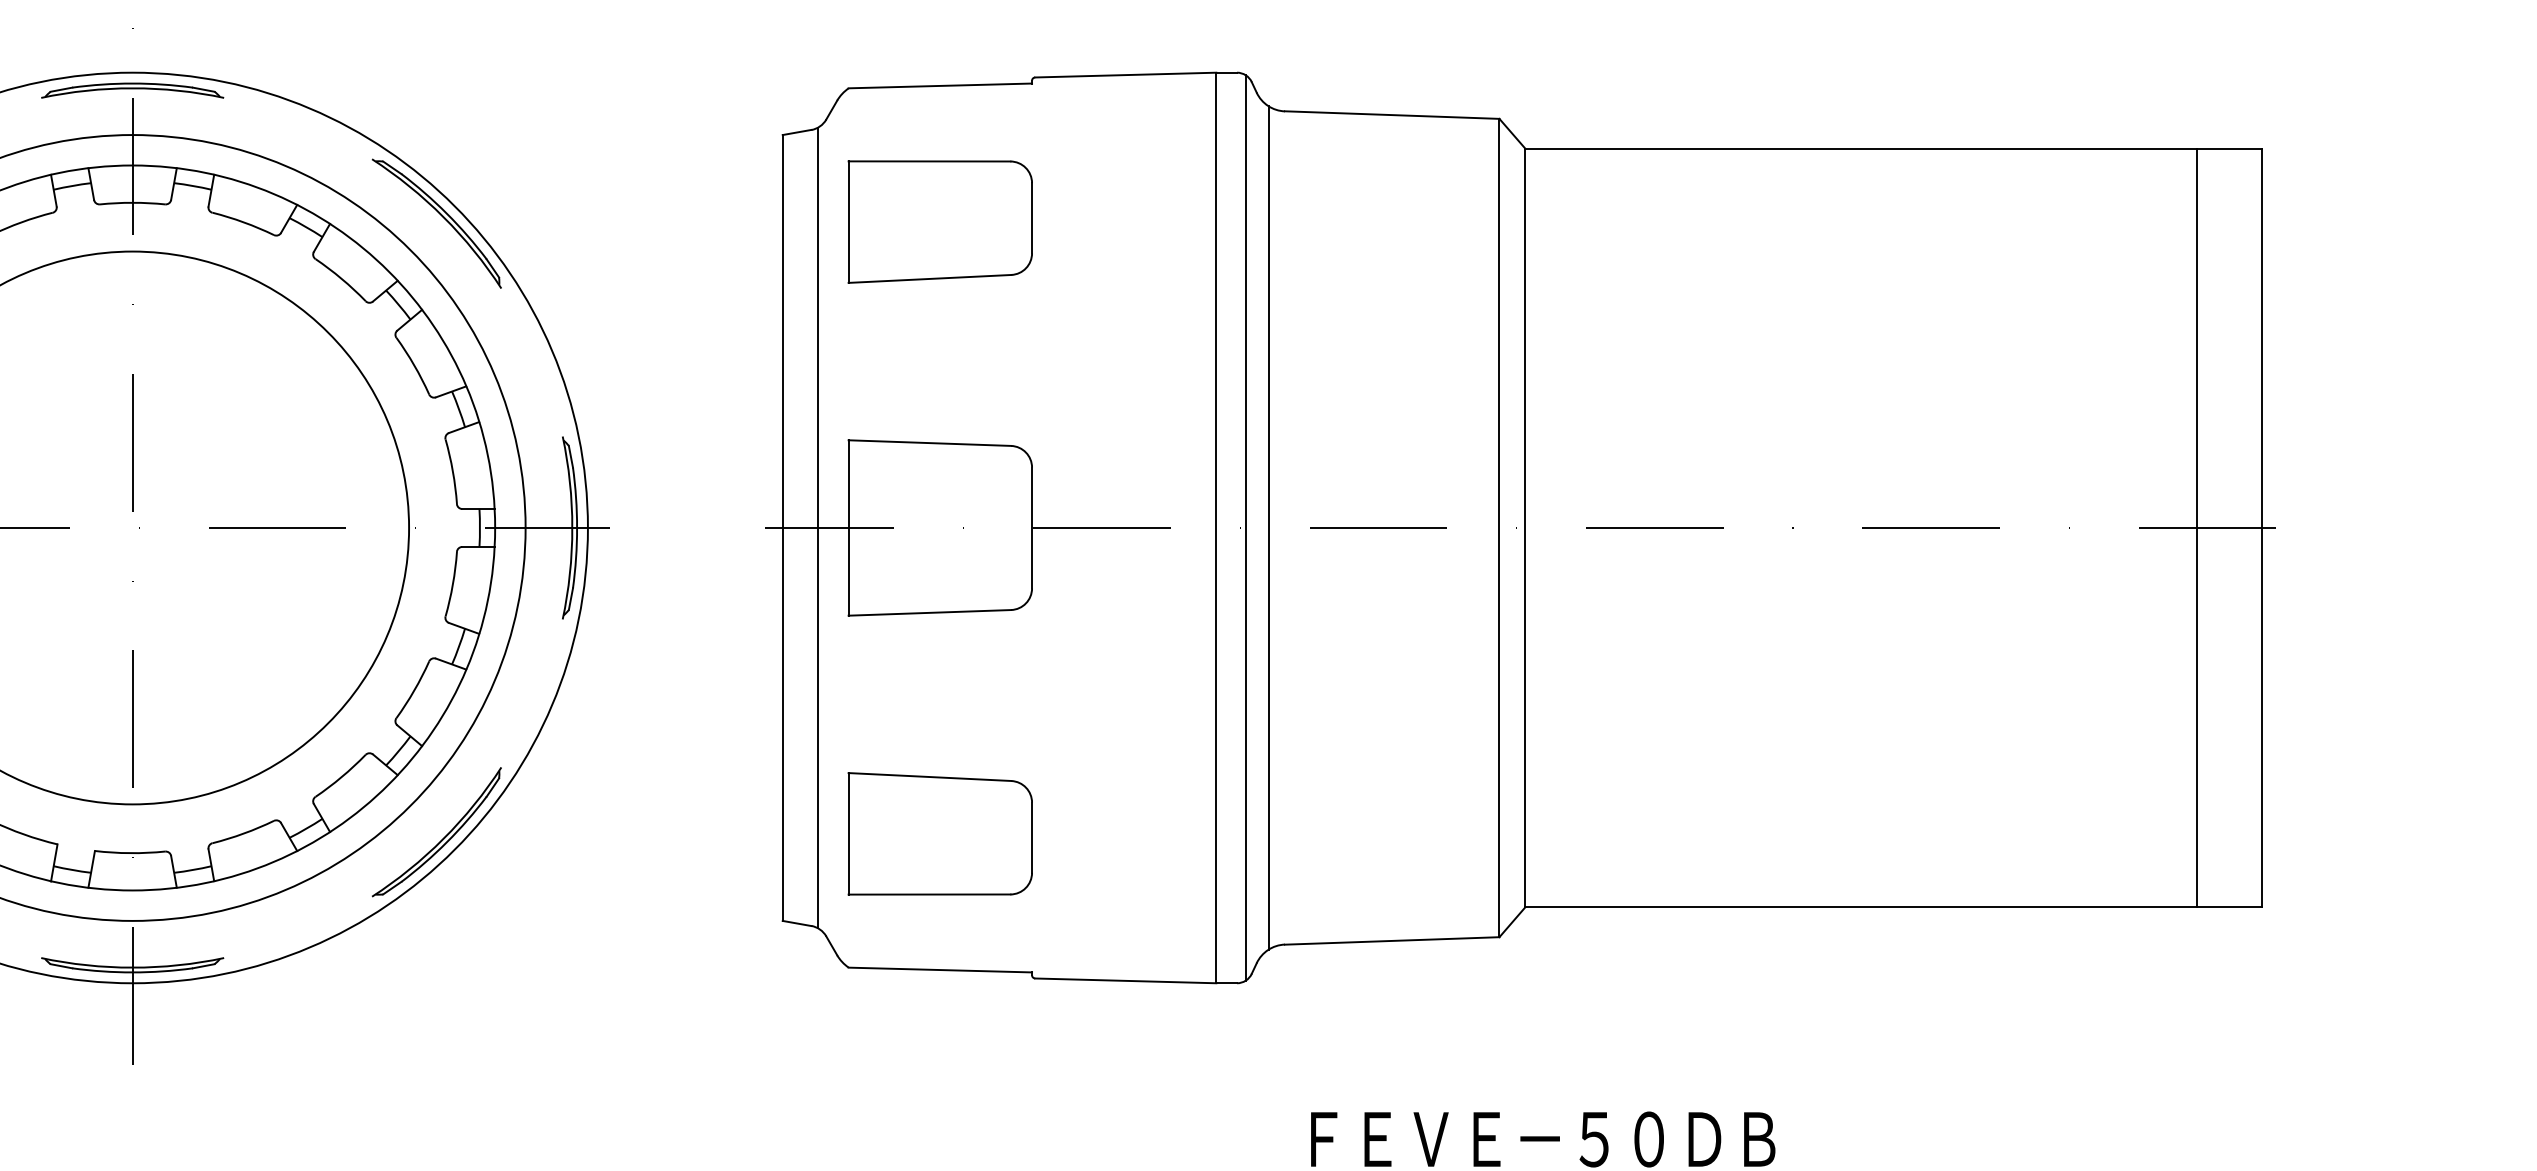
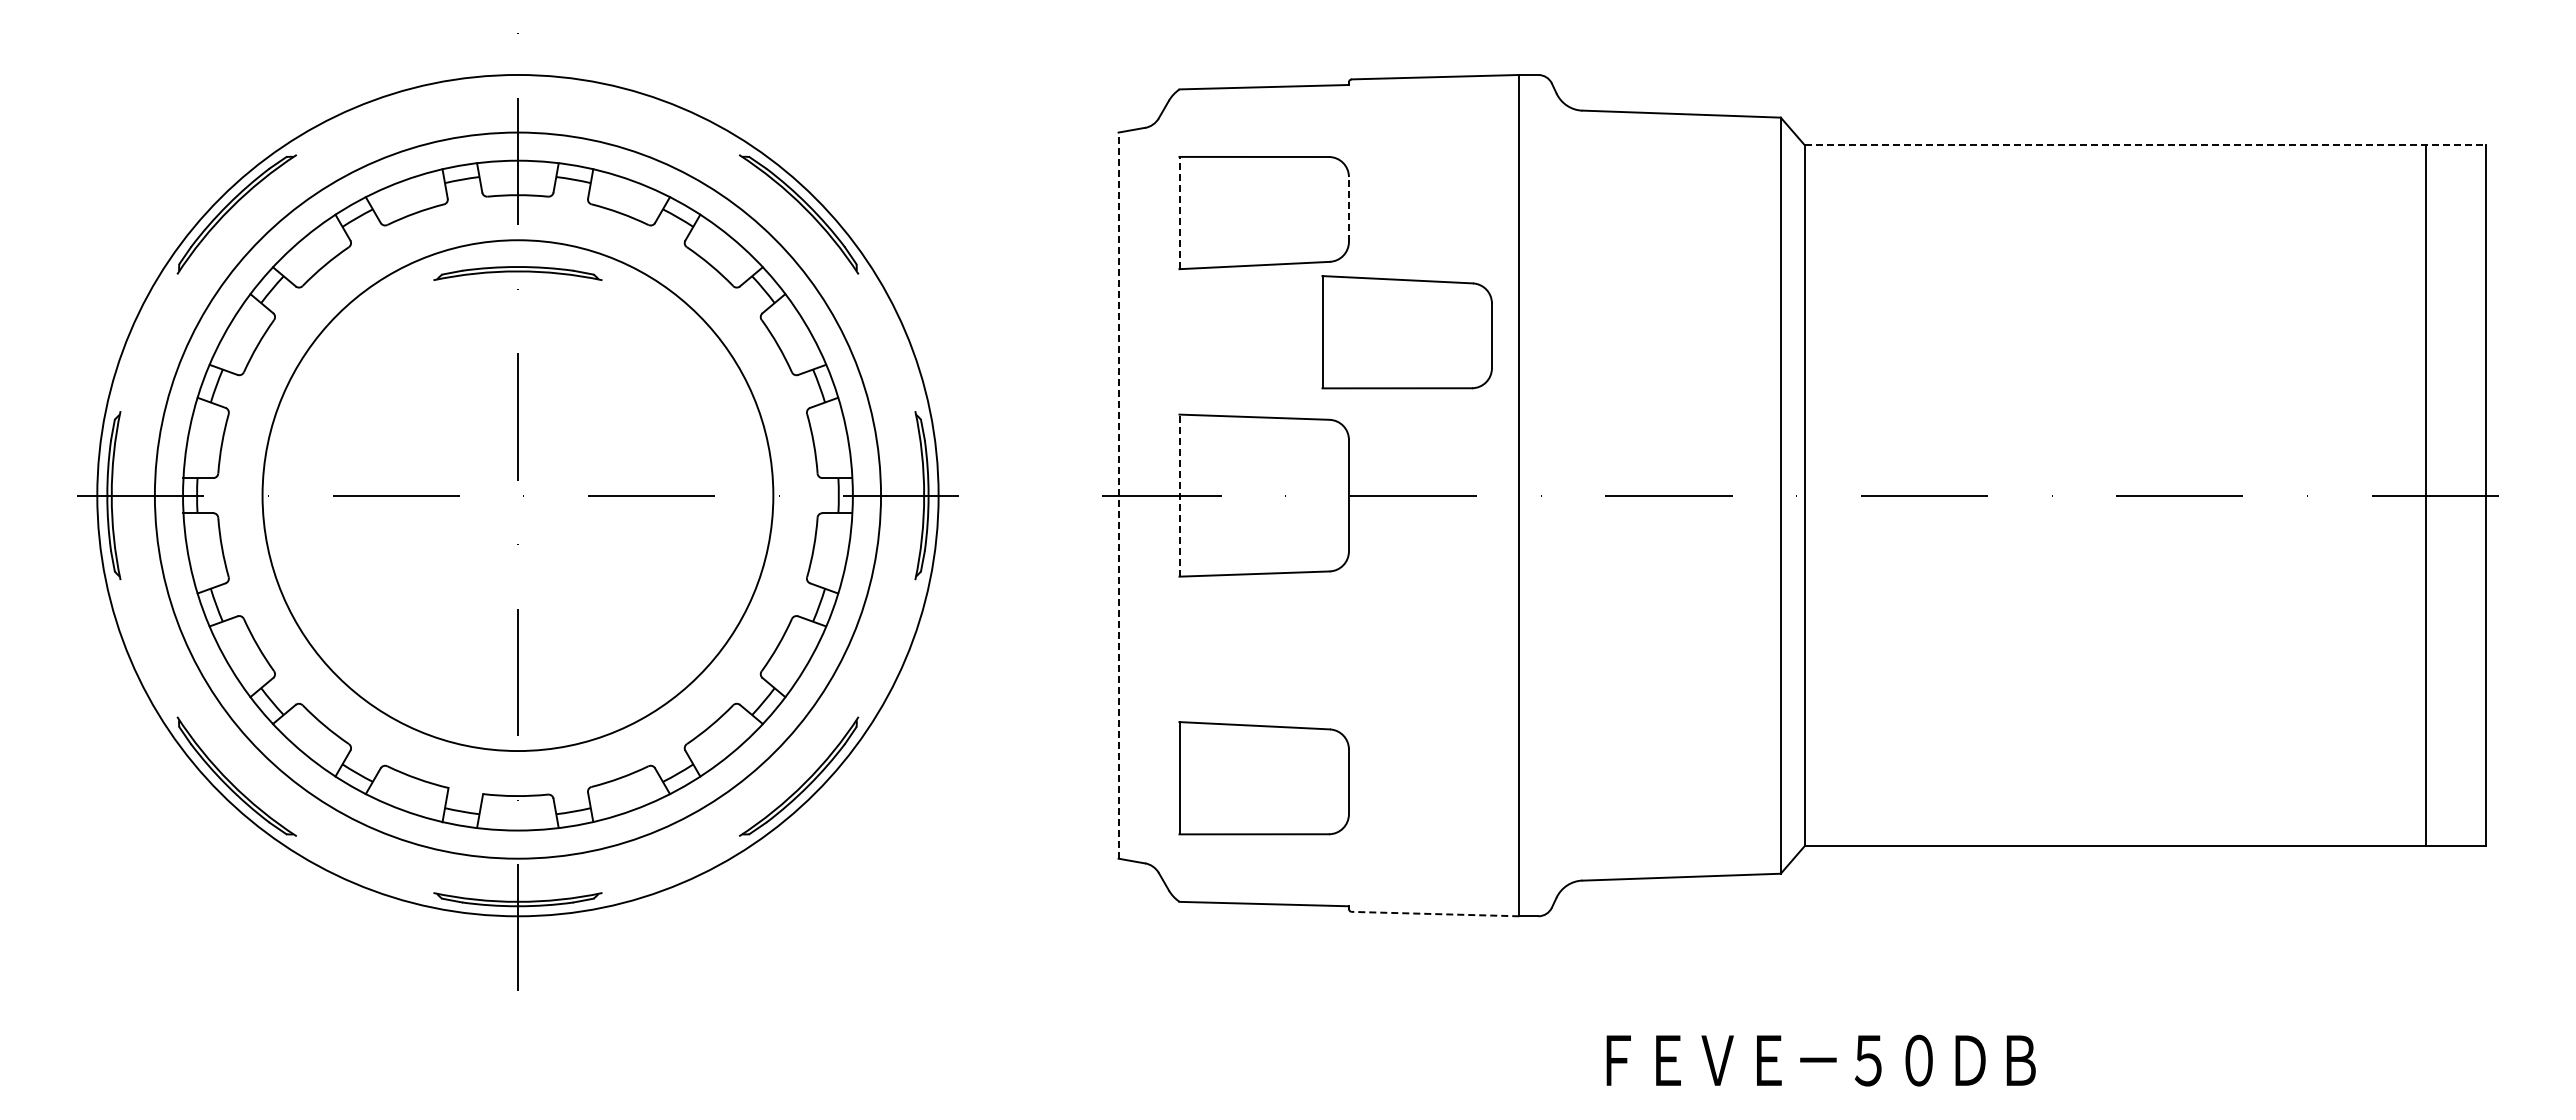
part: (132, 90) -> (517, 273), moved
line: (1894, 149) -> (2145, 145), solid -> dashed
line: (1031, 217) -> (1348, 208), solid -> dashed
line: (848, 221) -> (1179, 212), solid -> dashed
part: (1094, 351) -> (1406, 332), added
line: (782, 527) -> (1118, 495), solid -> dashed
line: (817, 527) -> (1150, 495), removed
line: (848, 527) -> (1179, 495), solid -> dashed
line: (1245, 527) -> (1546, 495), removed
line: (1268, 527) -> (1567, 495), removed
line: (1125, 981) -> (1435, 914), solid -> dashed

